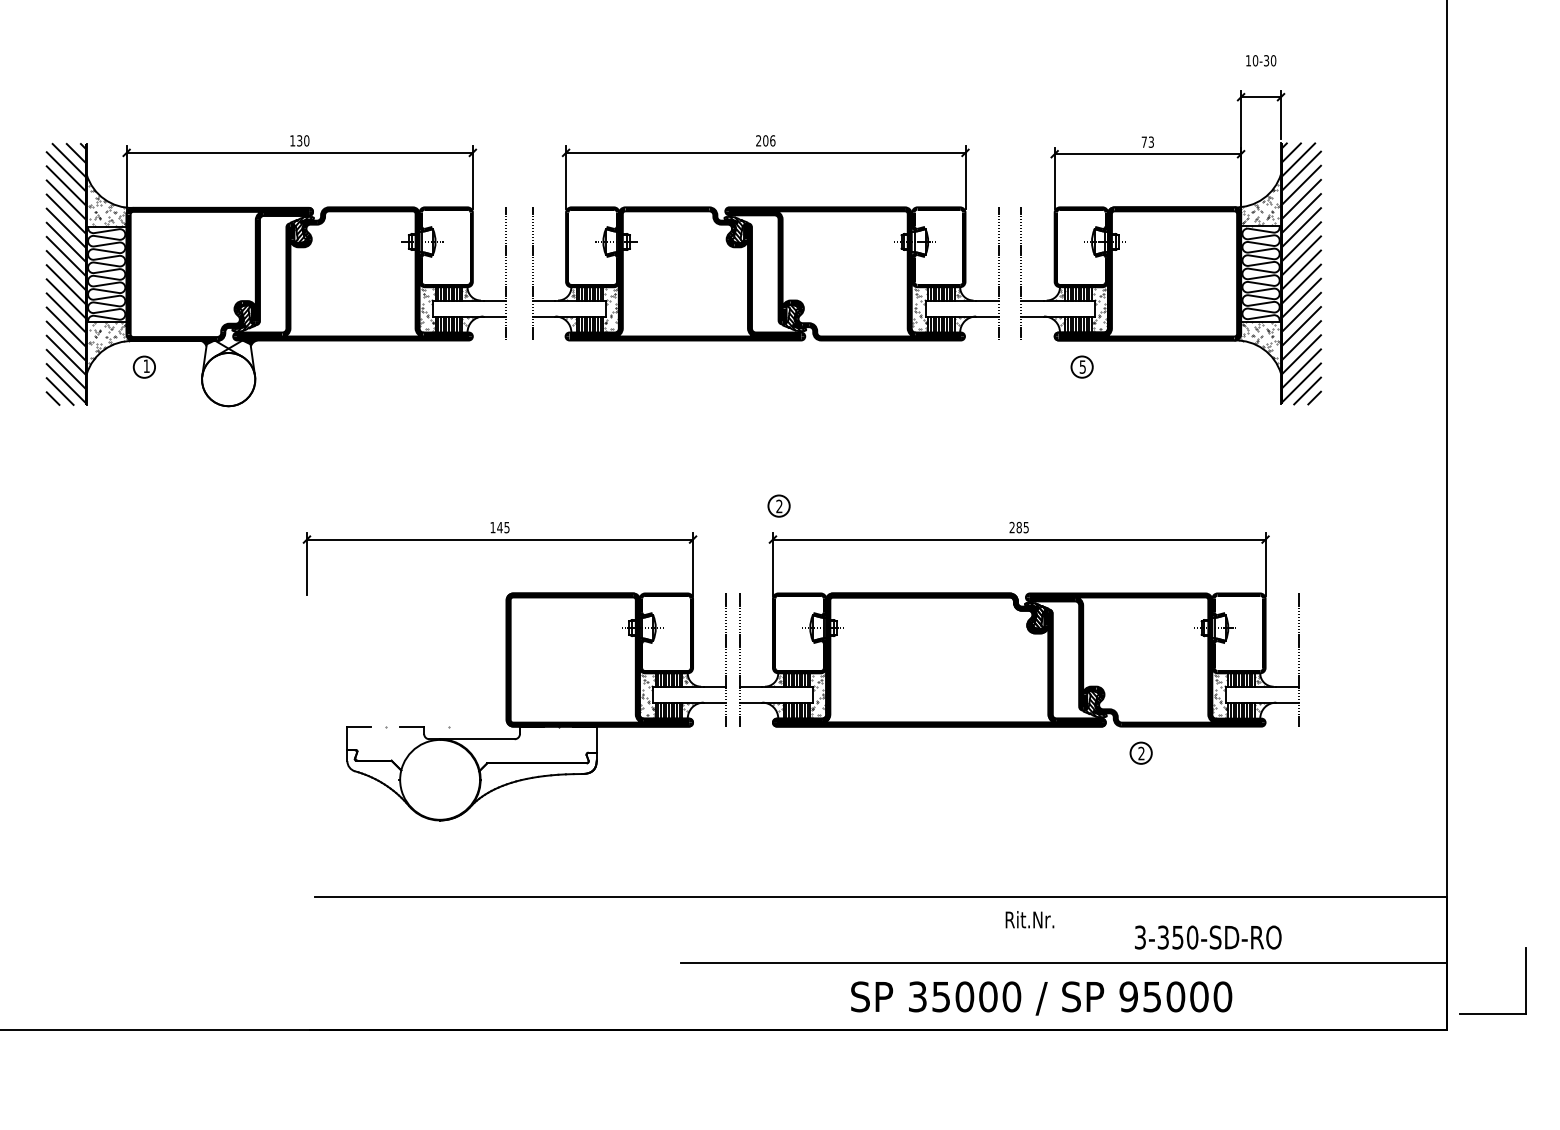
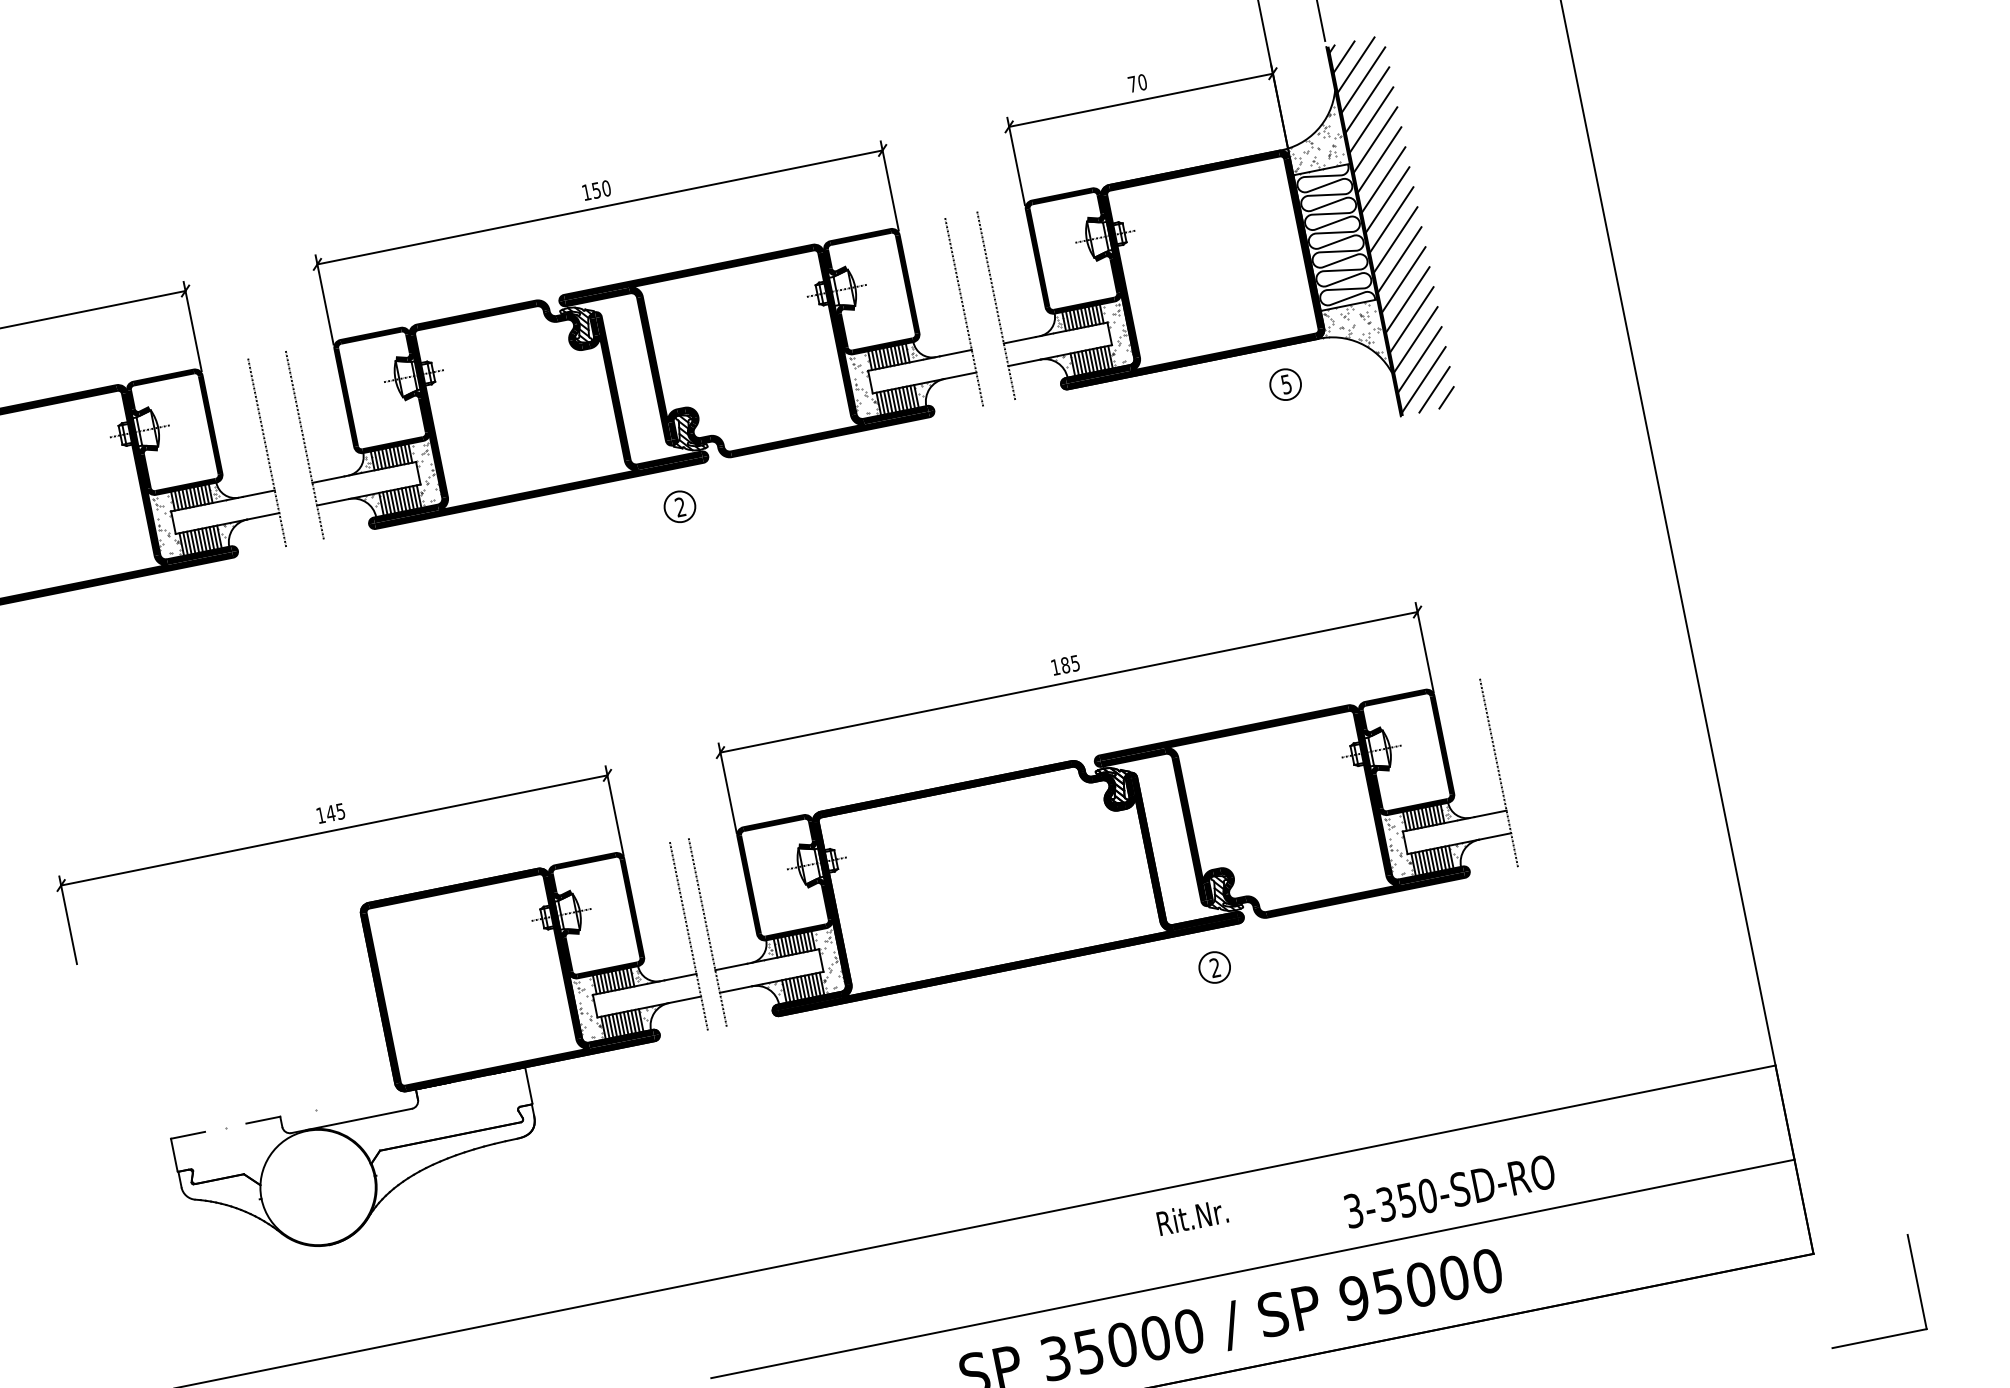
text: (765, 140) -> (596, 190), 206 -> 150
text: (1151, 141) -> (1142, 81), 73 -> 70
part: (1081, 366) -> (1284, 383), moved
part: (778, 505) -> (678, 506), moved
text: (1011, 526) -> (1054, 665), 285 -> 185
part: (1140, 752) -> (1213, 966), moved
part: (1525, 980) -> (1916, 1281), moved

